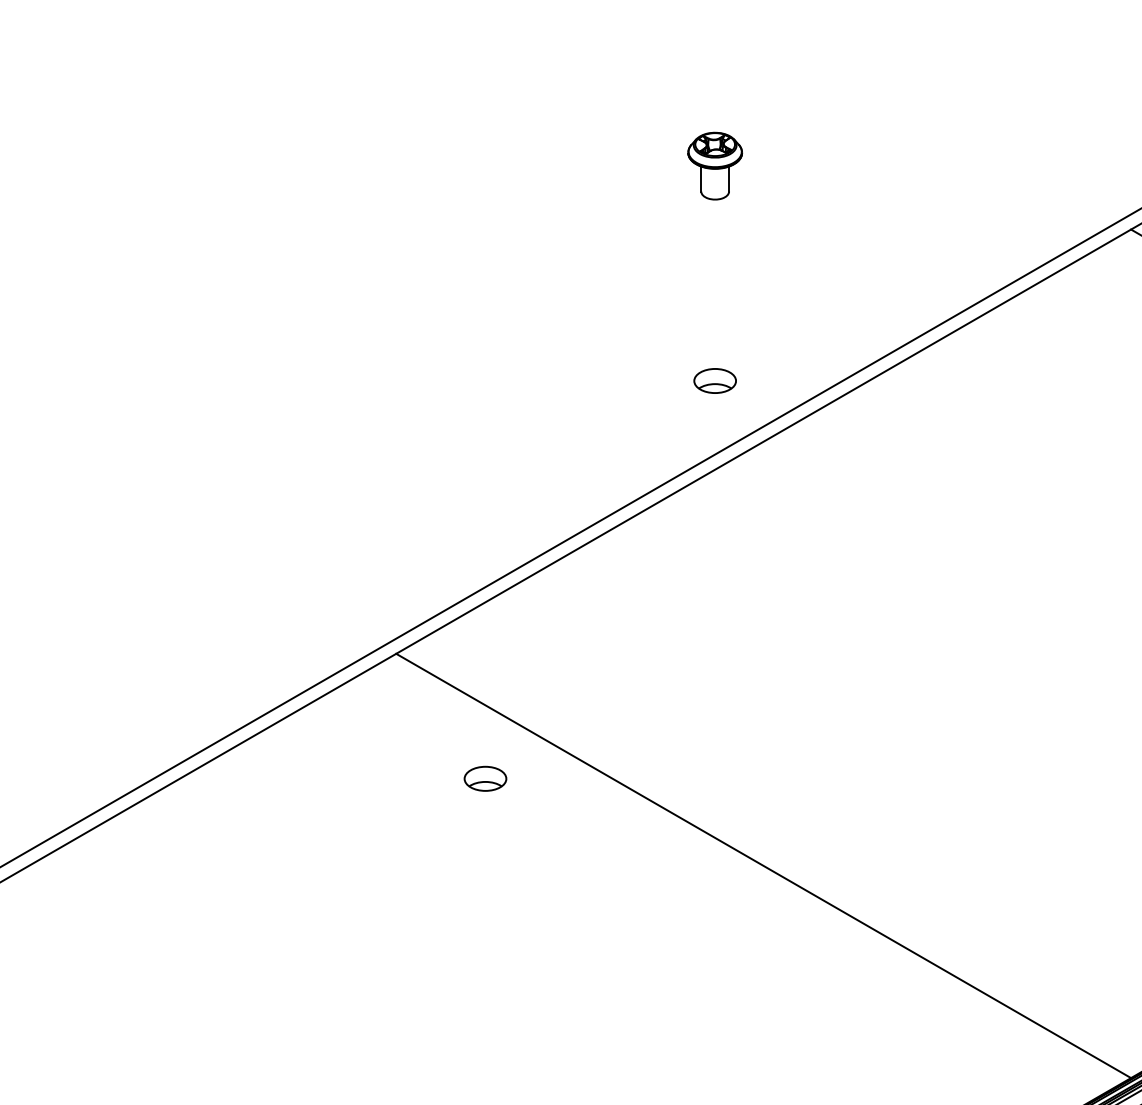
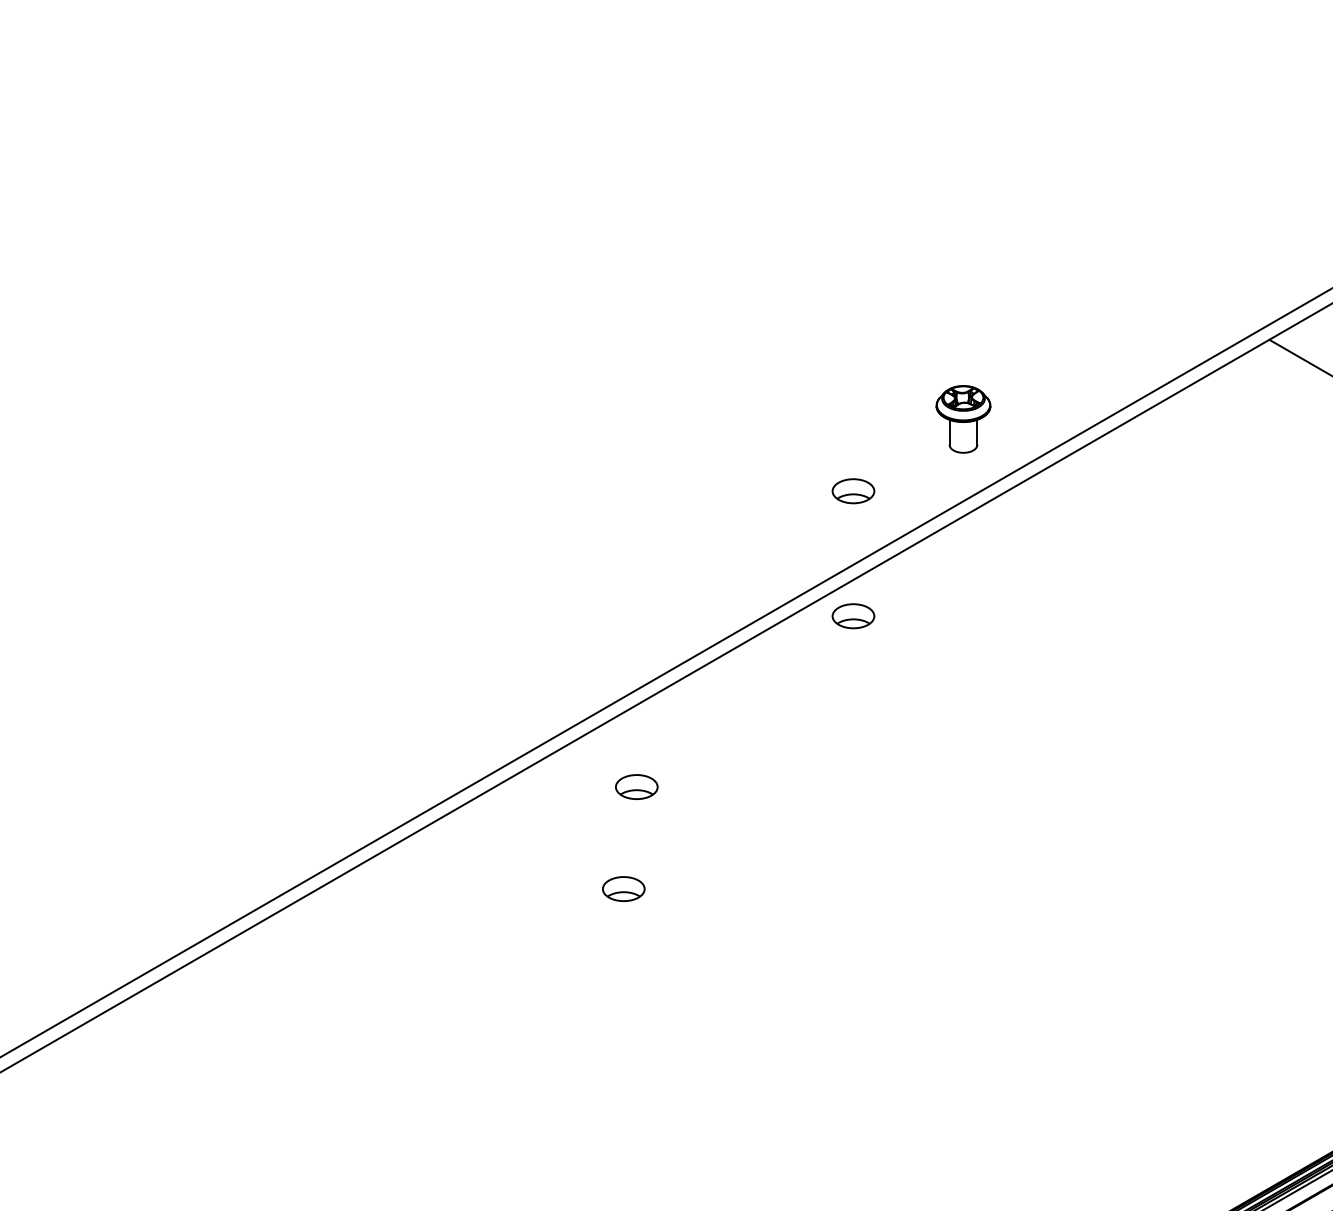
part: (715, 166) -> (963, 419), moved
part: (715, 506) -> (853, 616), added
part: (498, 676) -> (636, 786), added
line: (763, 866) -> (901, 976), removed

